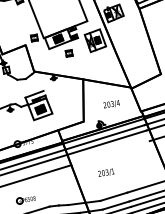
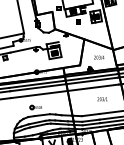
line: (109, 152) -> (92, 87), added
text: (106, 172) -> (102, 99), moved

